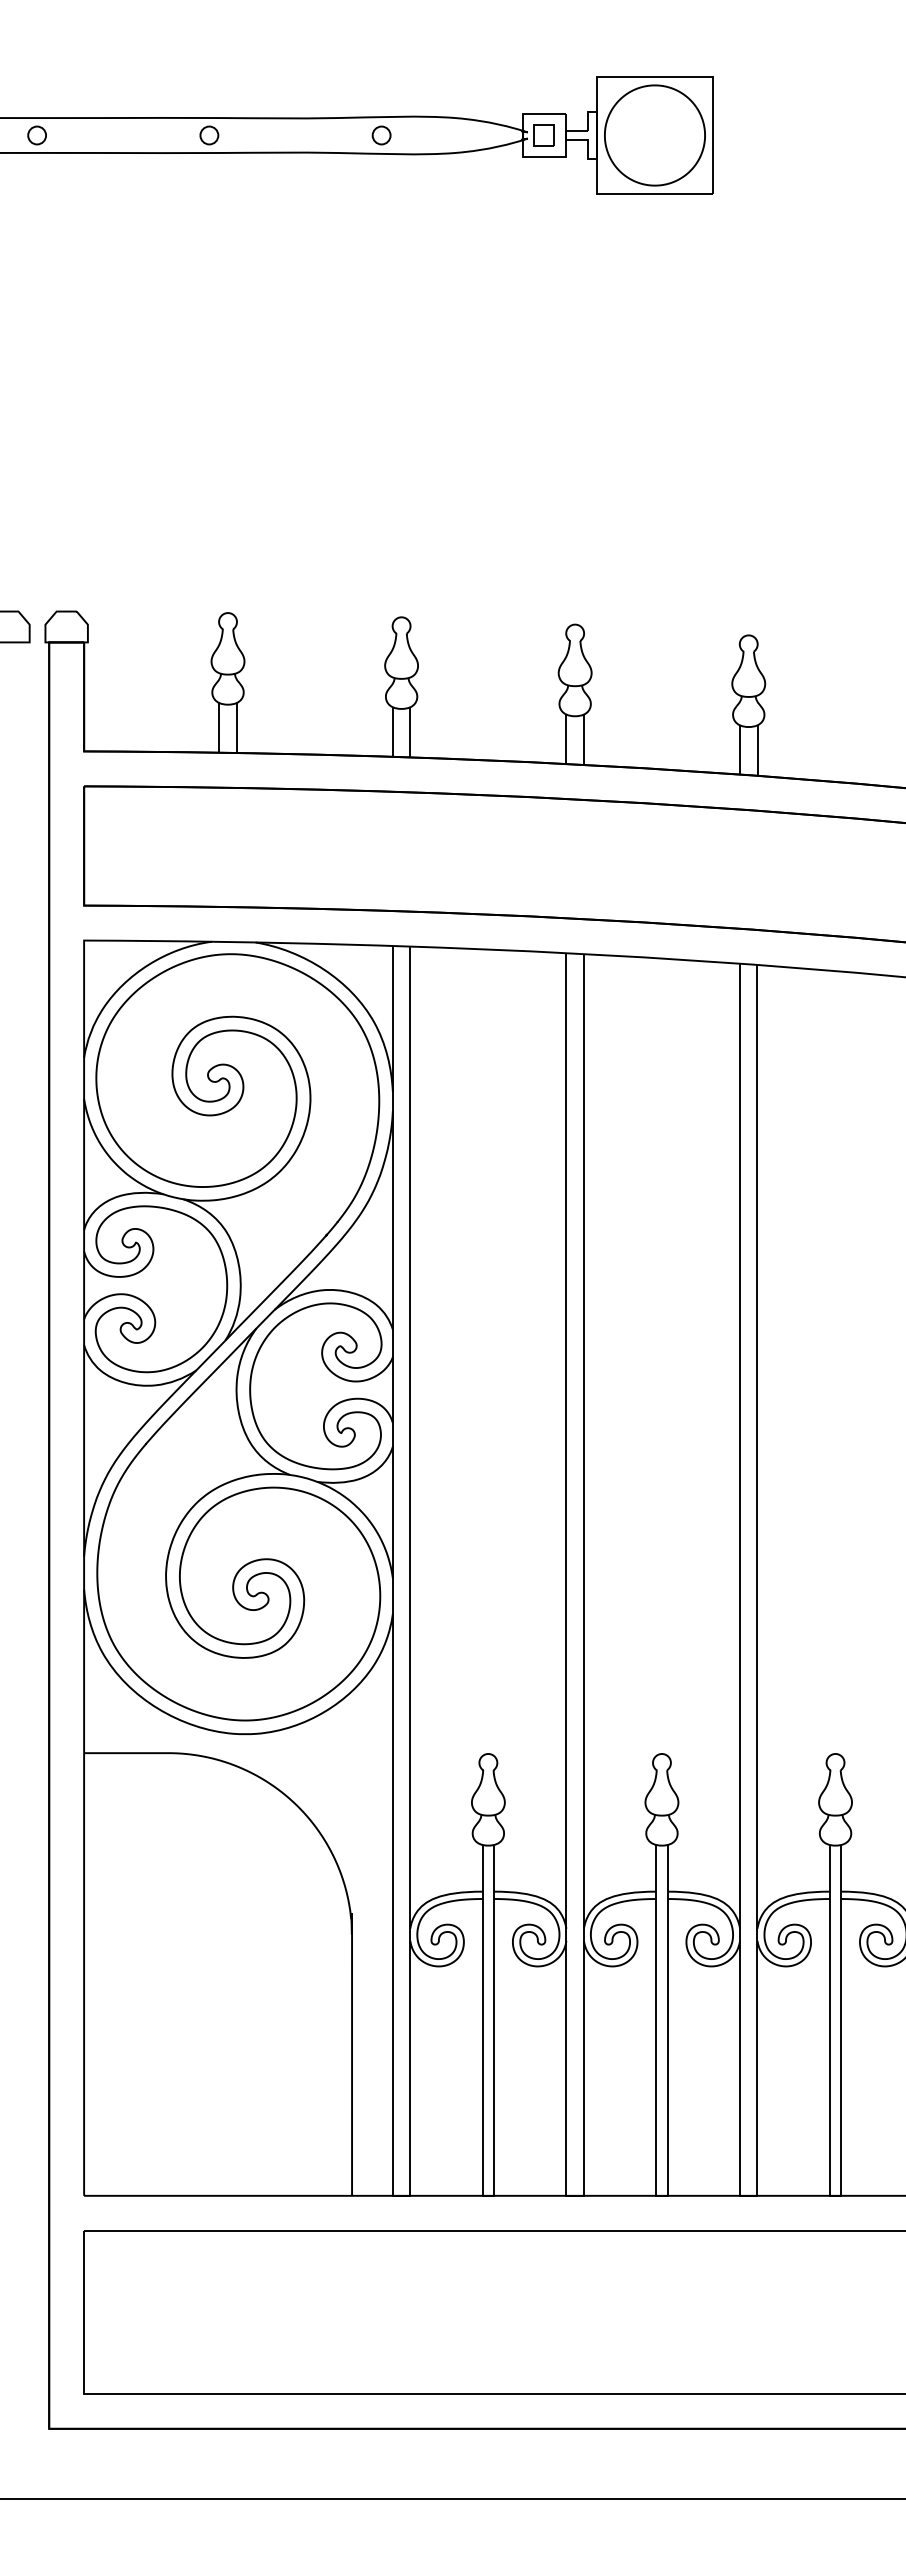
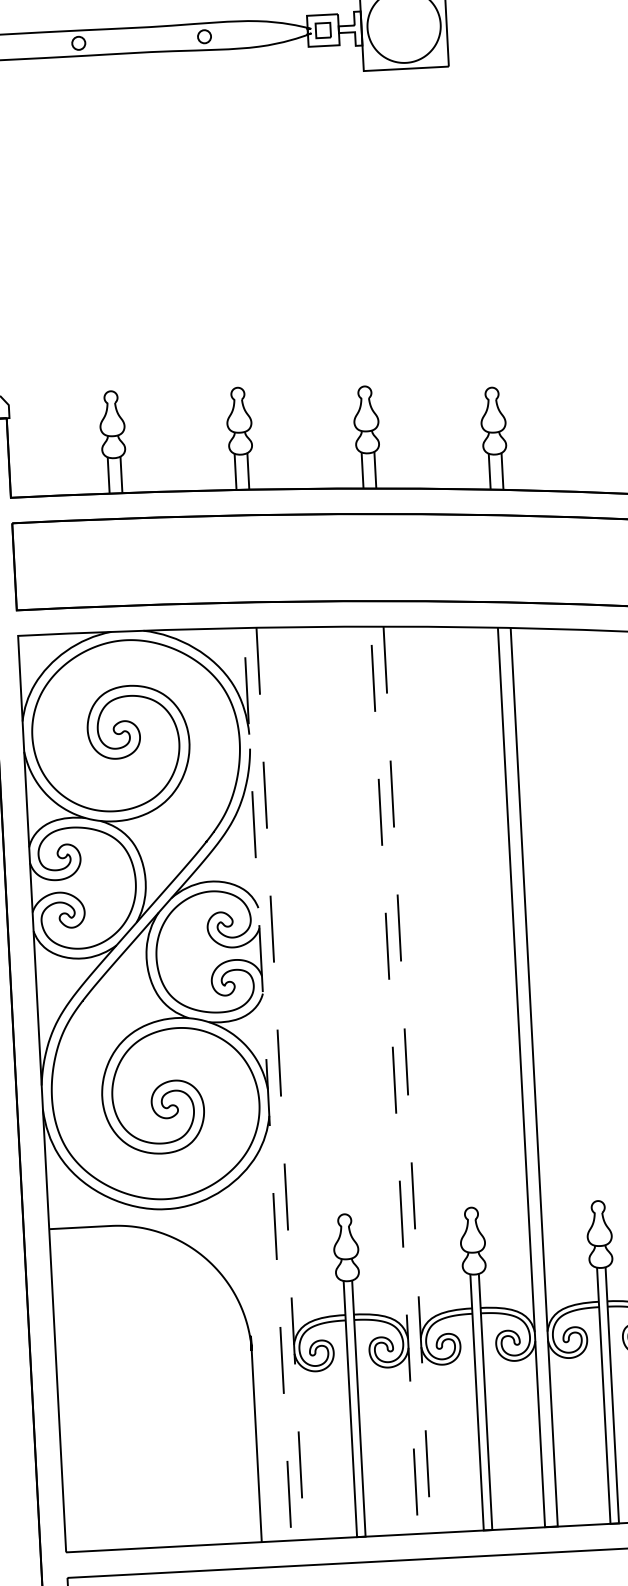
line: (401, 2195) -> (297, 1539), solid -> dashed
line: (574, 2195) -> (424, 1533), solid -> dashed

